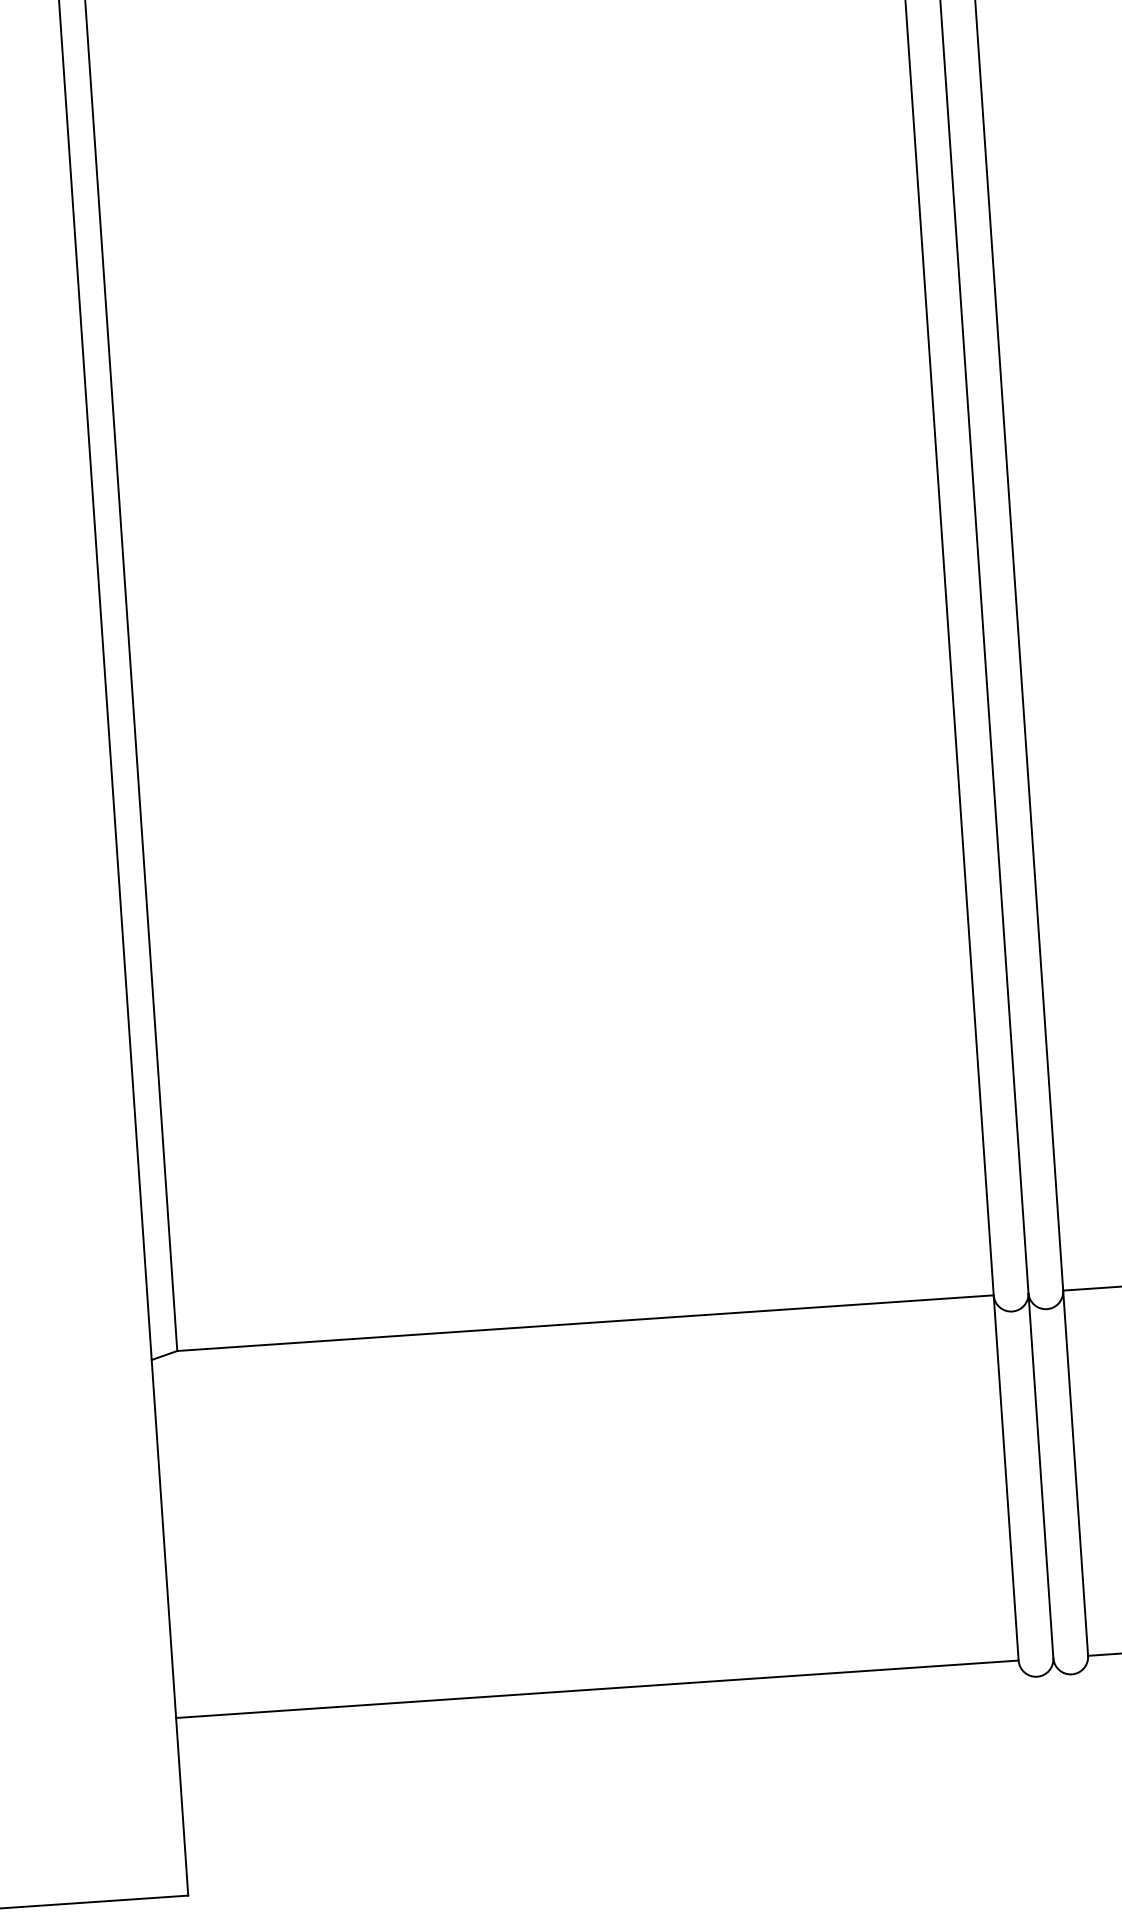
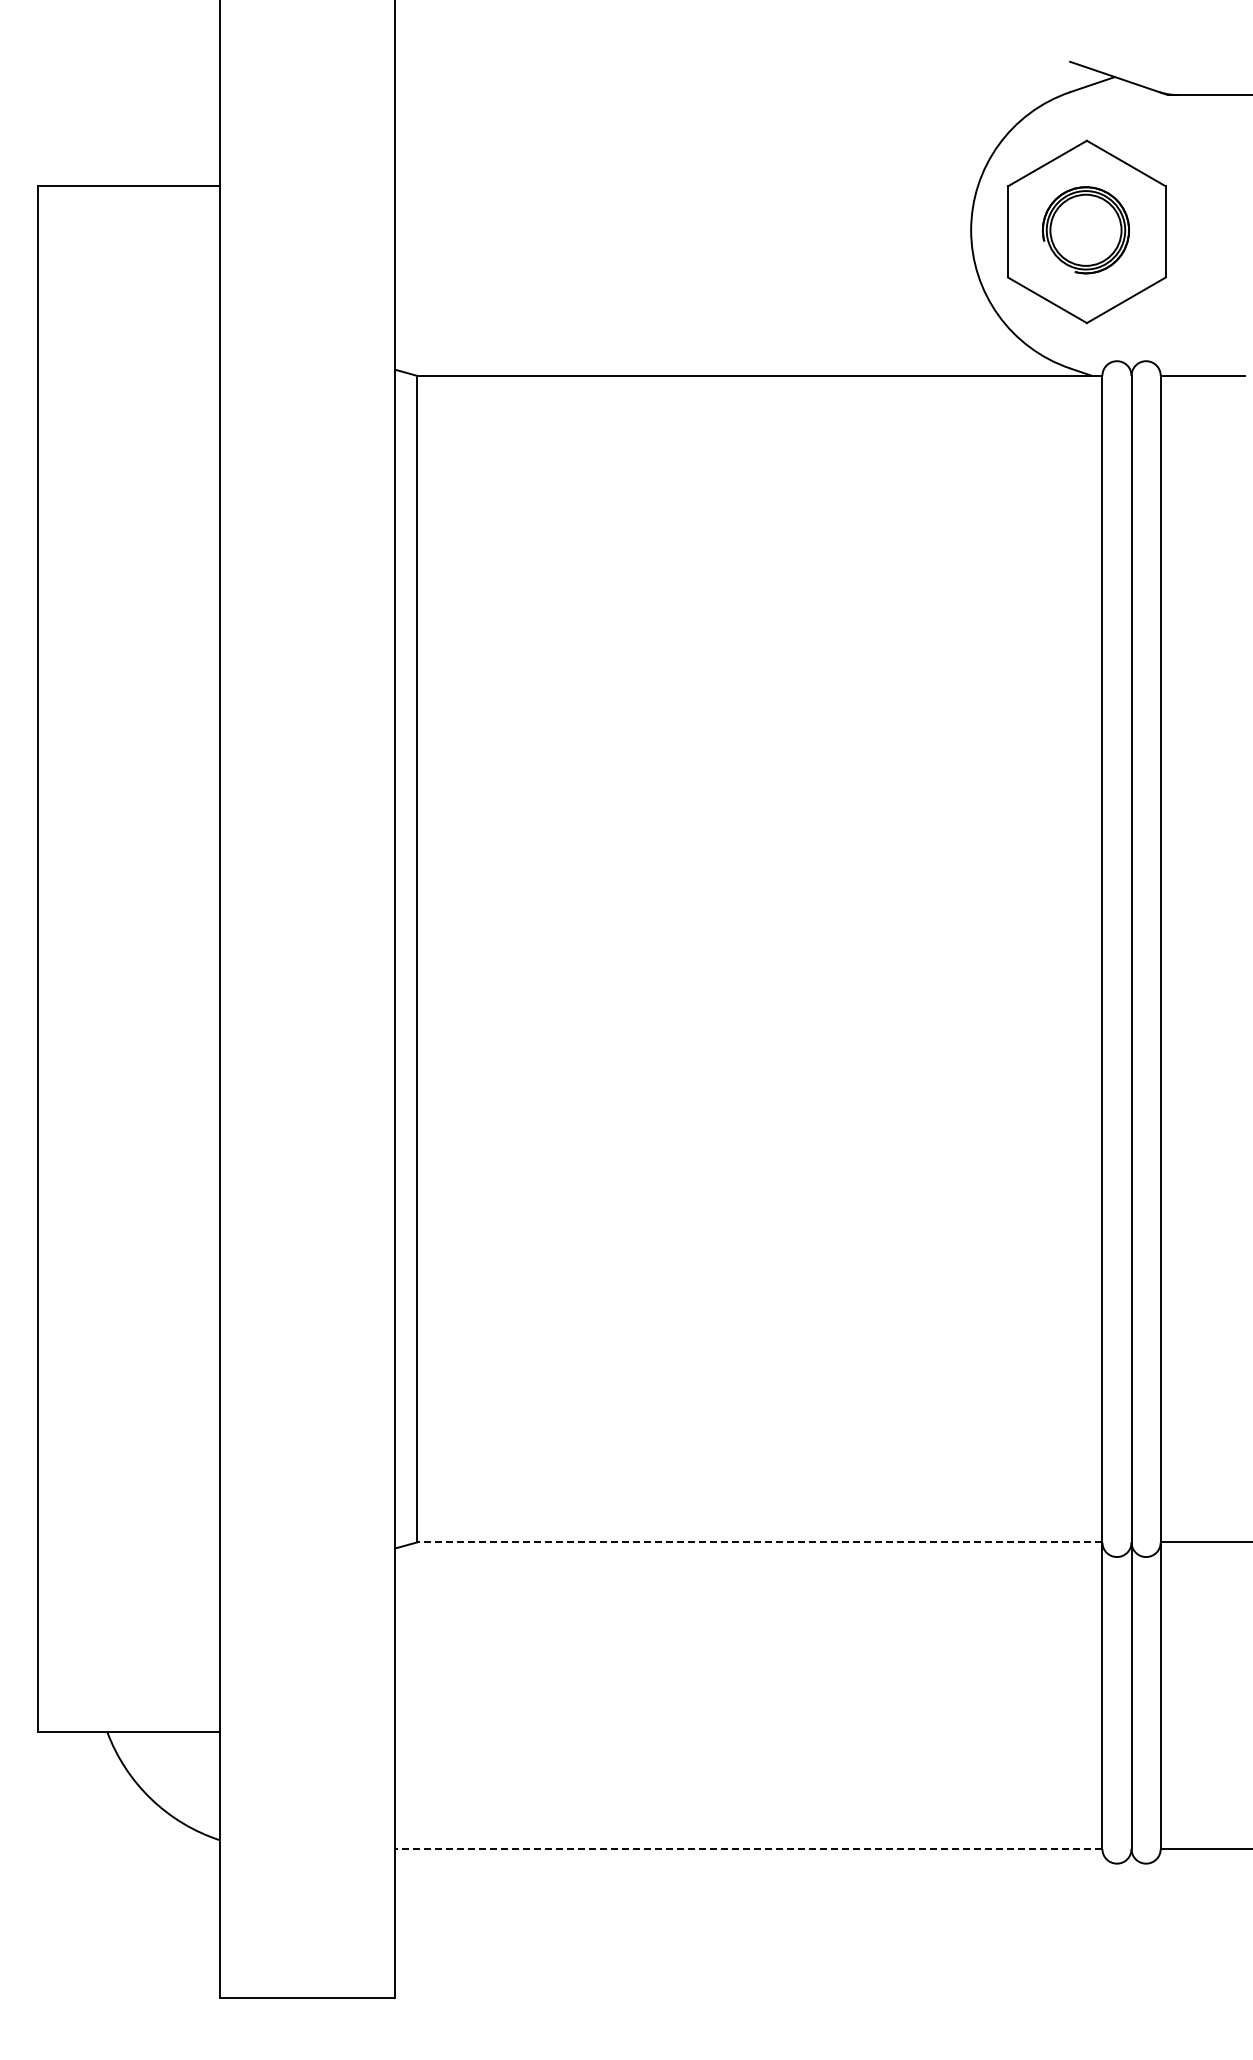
line: (585, 1323) -> (759, 1542), solid -> dashed
line: (597, 1689) -> (748, 1849), solid -> dashed

